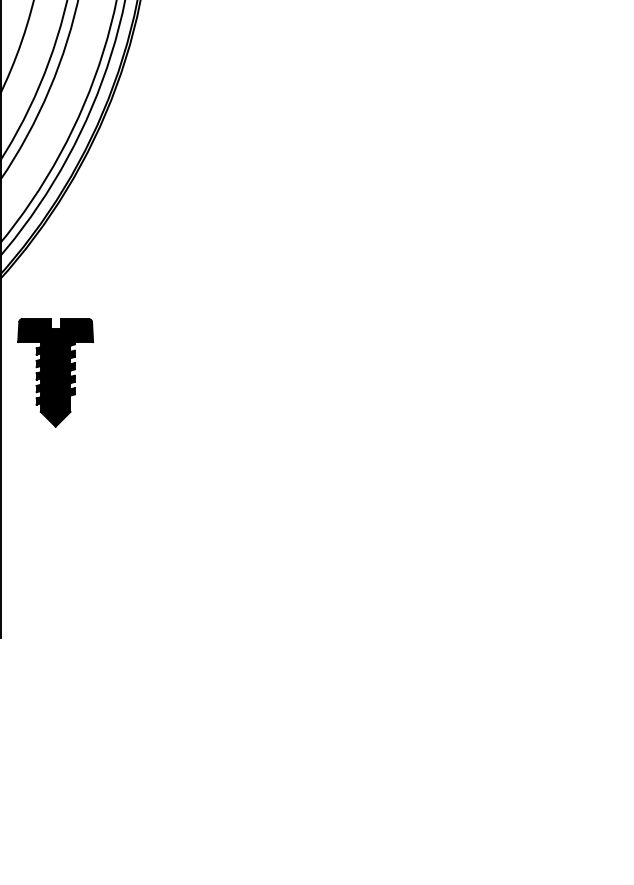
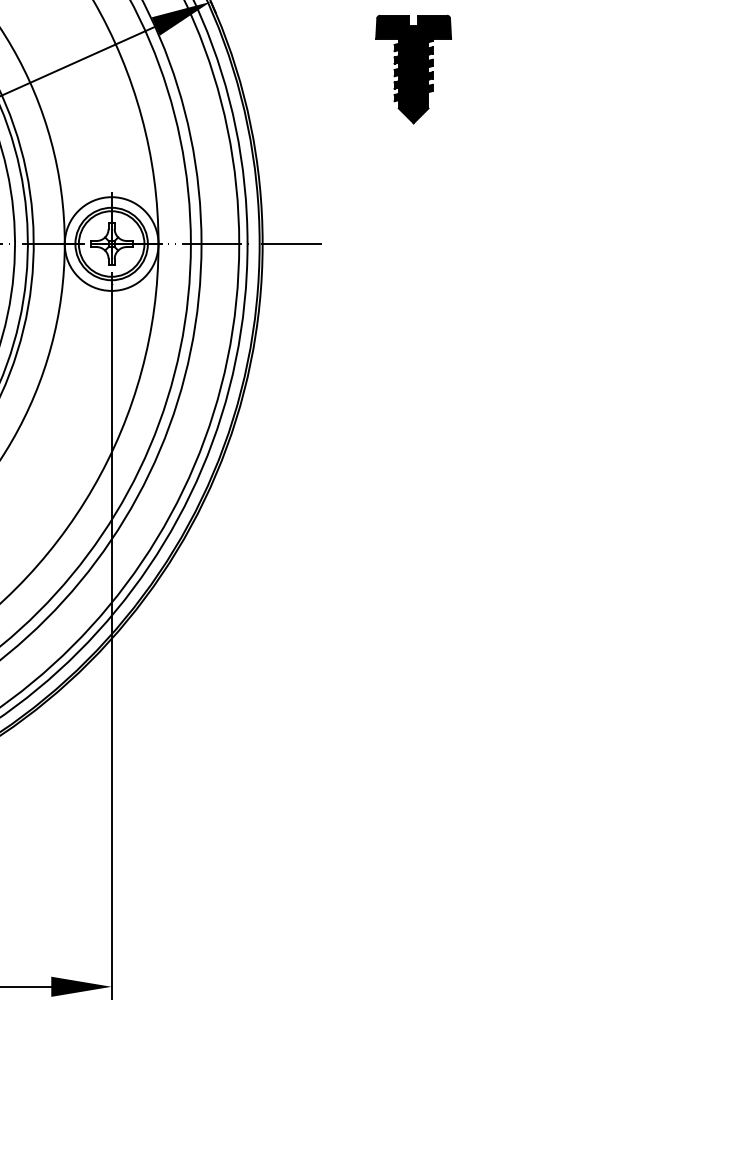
part: (55, 372) -> (165, 733), removed

